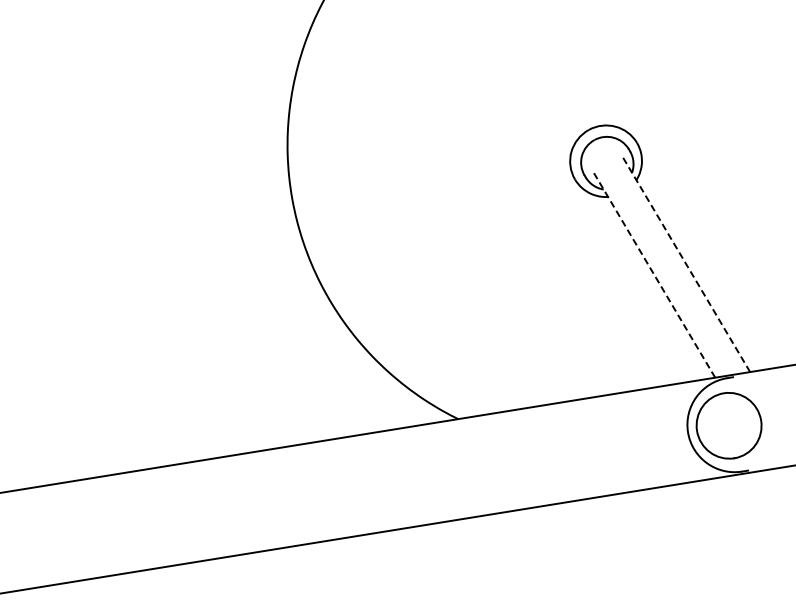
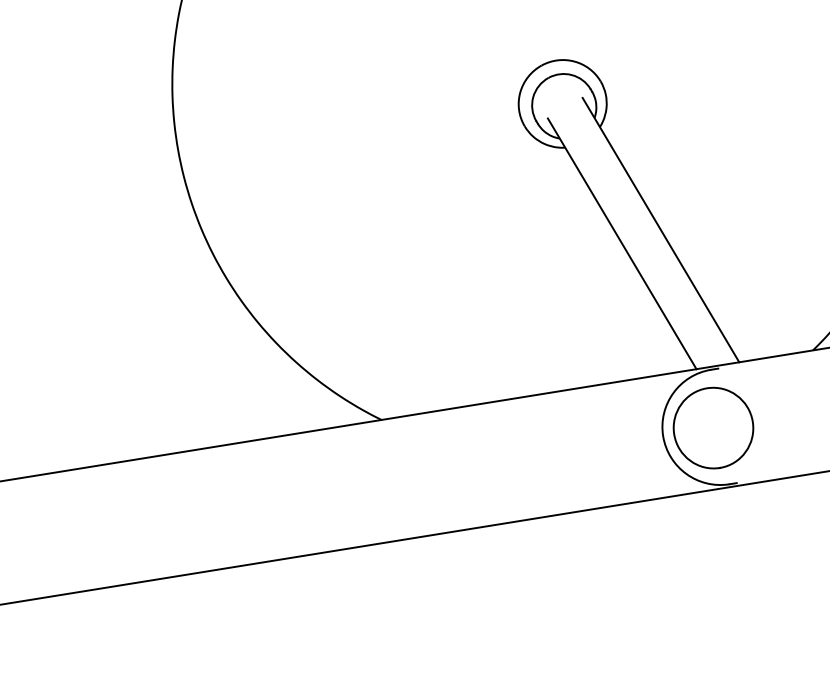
line: (685, 263) -> (660, 229), dashed -> solid
line: (654, 275) -> (622, 243), dashed -> solid

